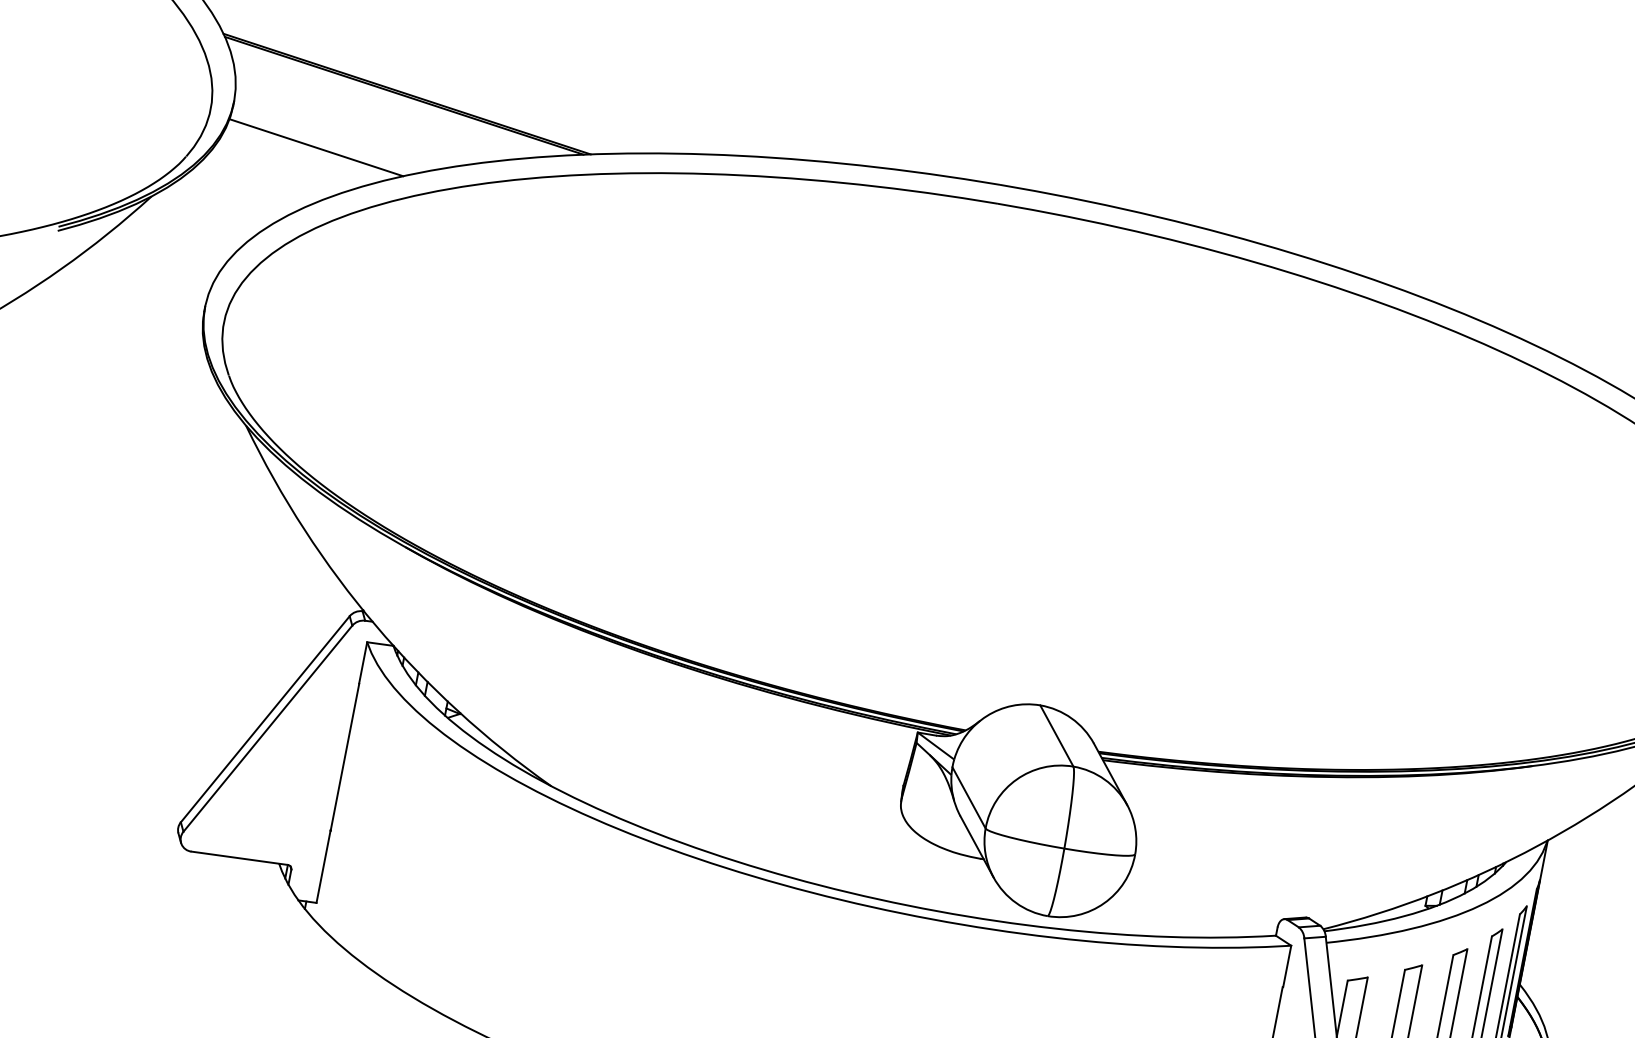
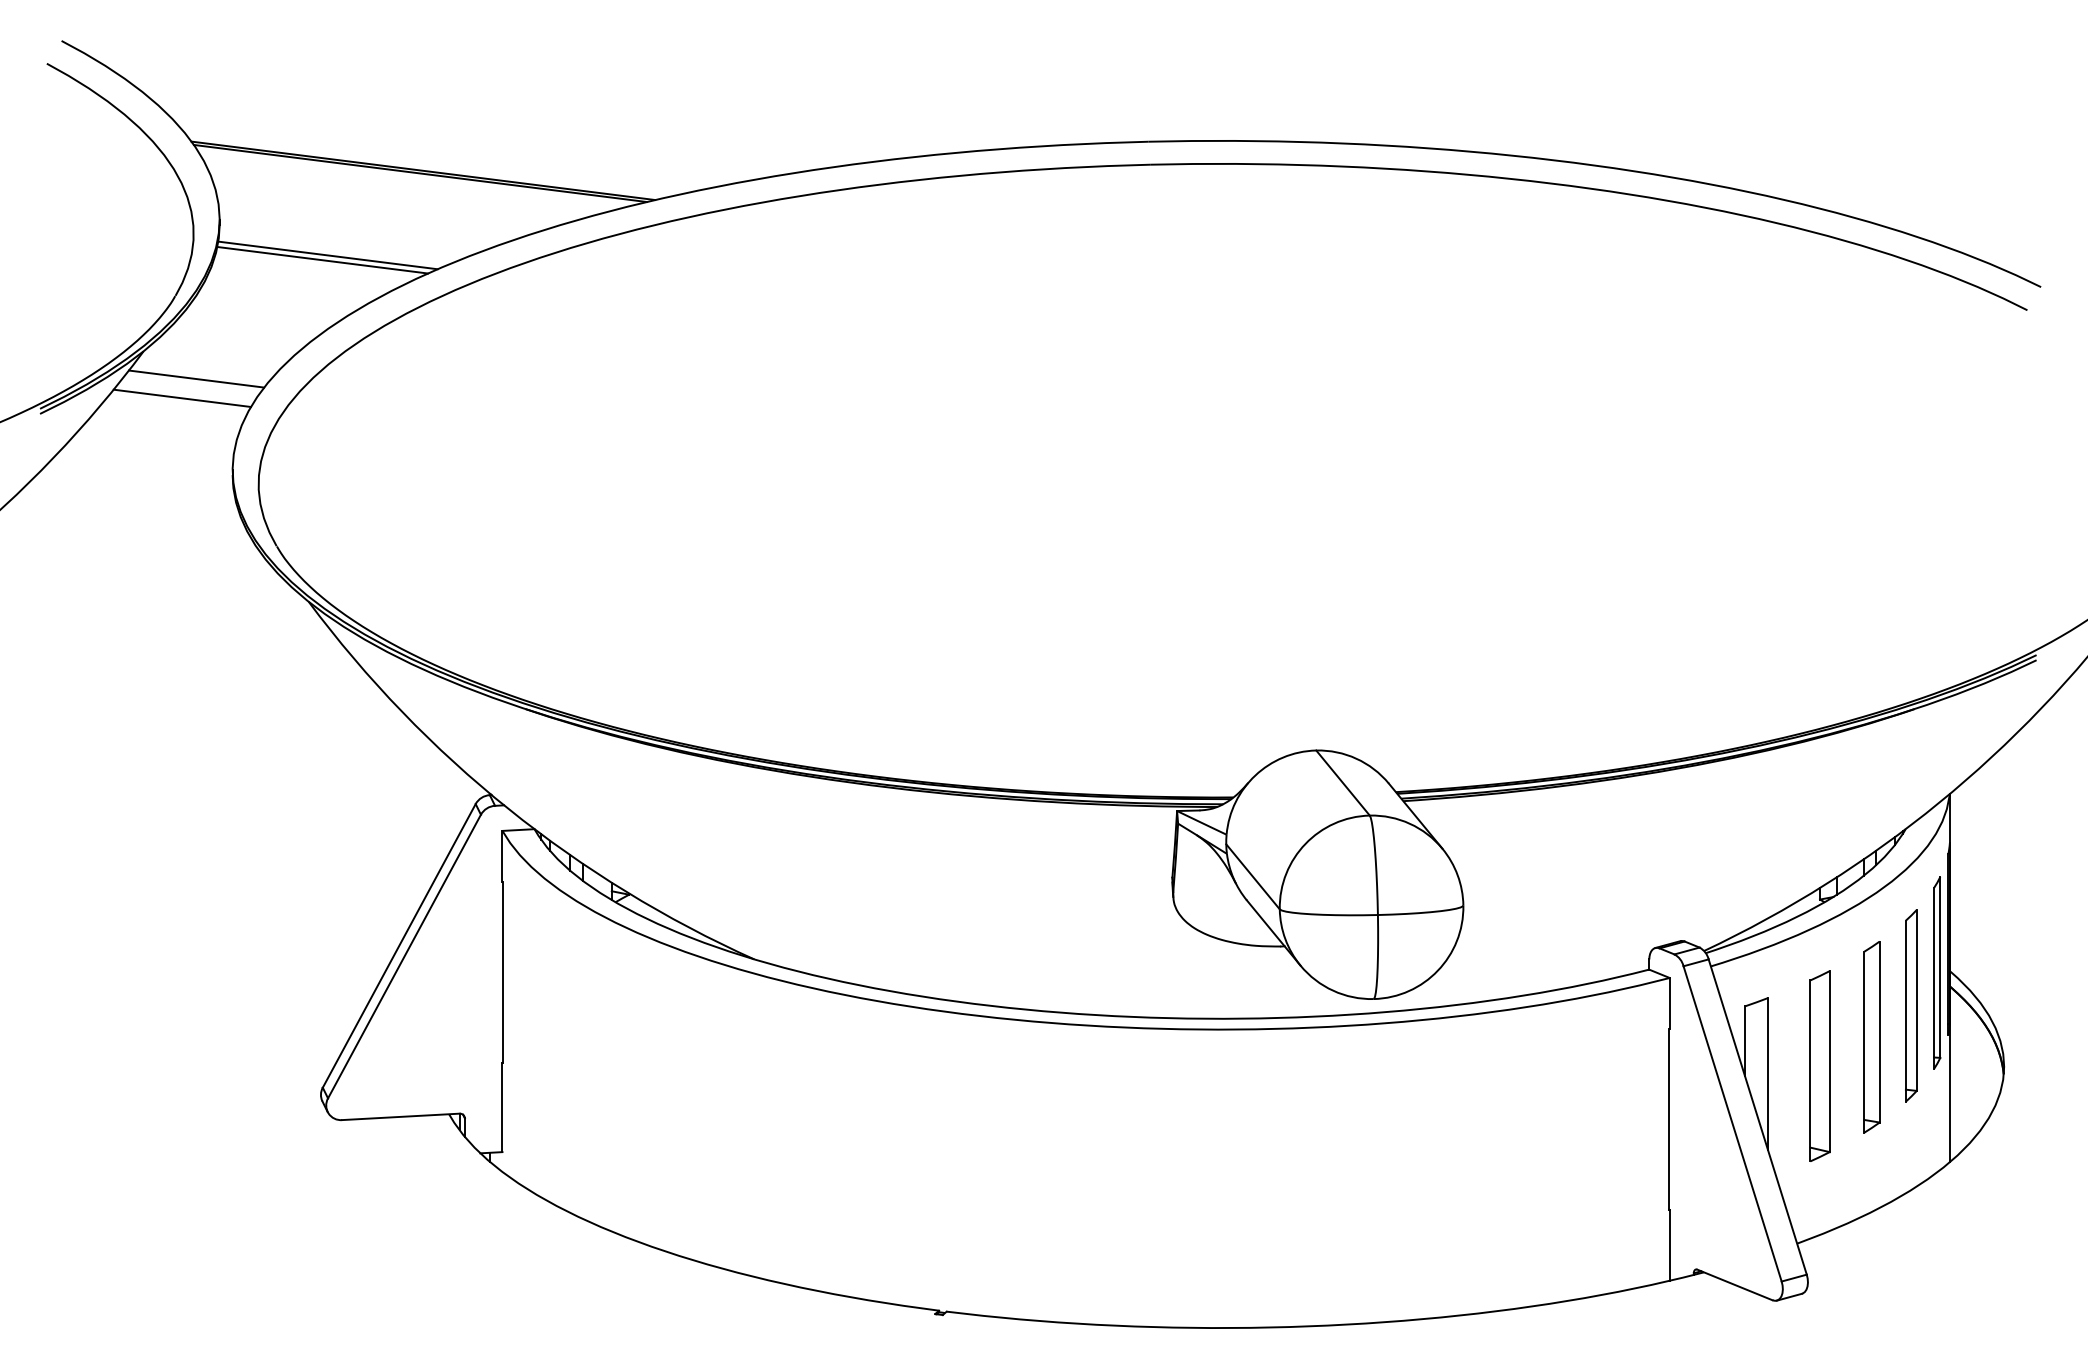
line: (311, 150) -> (322, 259), added
line: (190, 226) -> (196, 378), added
line: (175, 239) -> (181, 397), added

